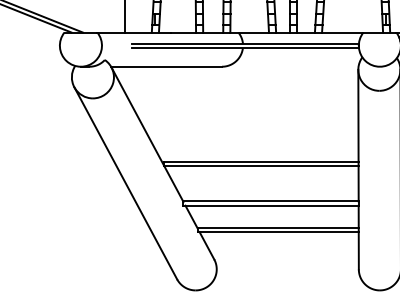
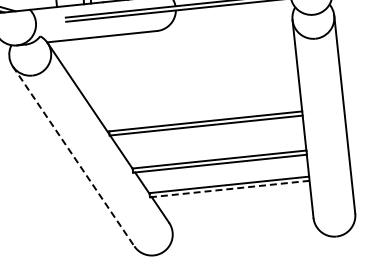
line: (125, 183) -> (73, 156), solid -> dashed
line: (278, 232) -> (230, 189), solid -> dashed

